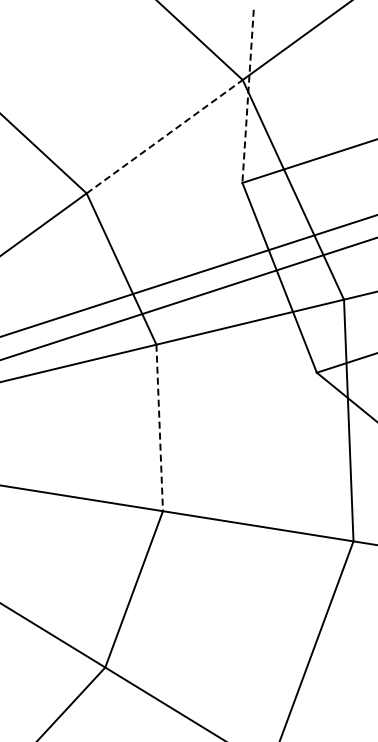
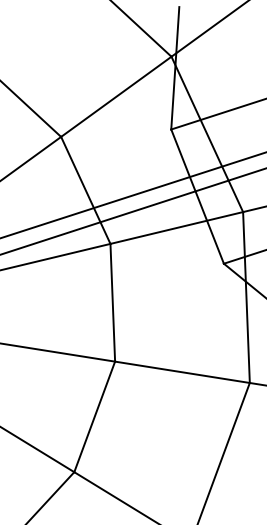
line: (248, 96) -> (175, 68), dashed -> solid
line: (165, 136) -> (116, 96), dashed -> solid
line: (159, 428) -> (112, 303), dashed -> solid

